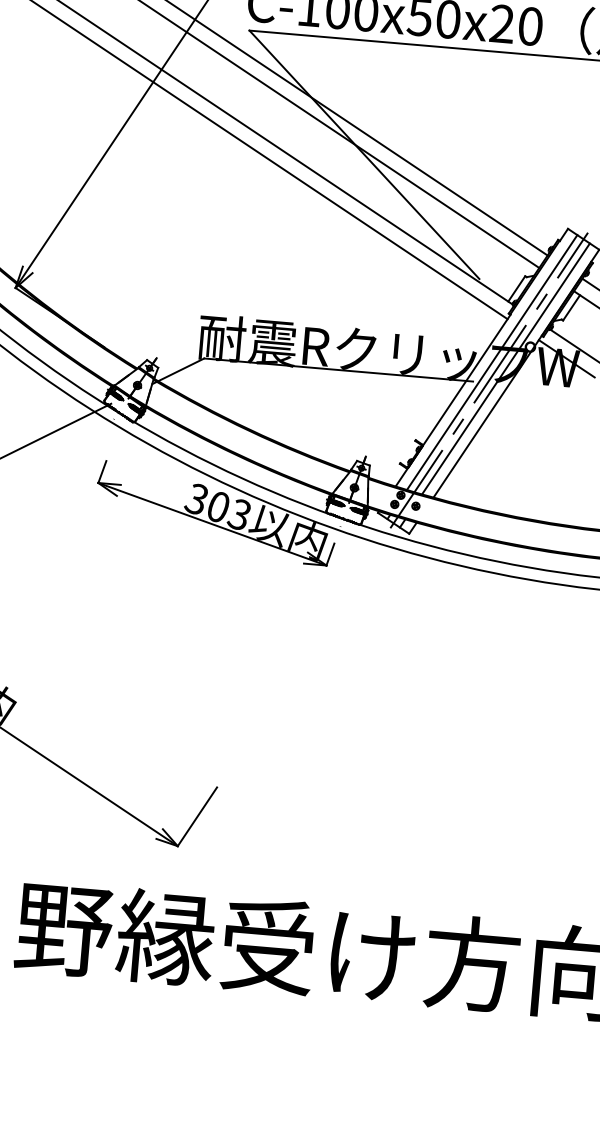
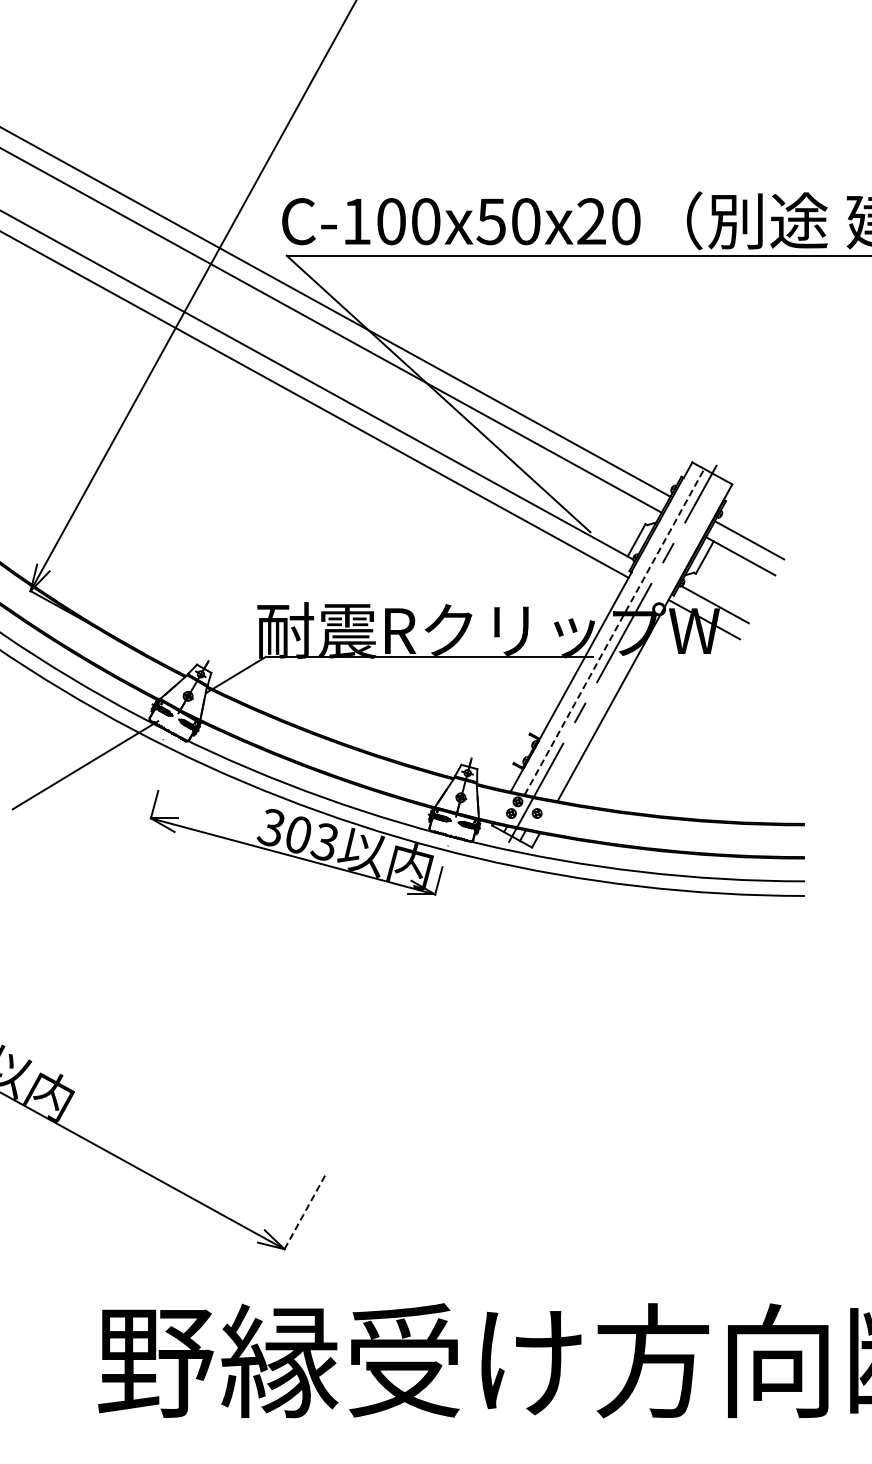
line: (492, 362) -> (614, 631), solid -> dashed
line: (505, 368) -> (631, 637), removed
line: (197, 816) -> (305, 1211), solid -> dashed

